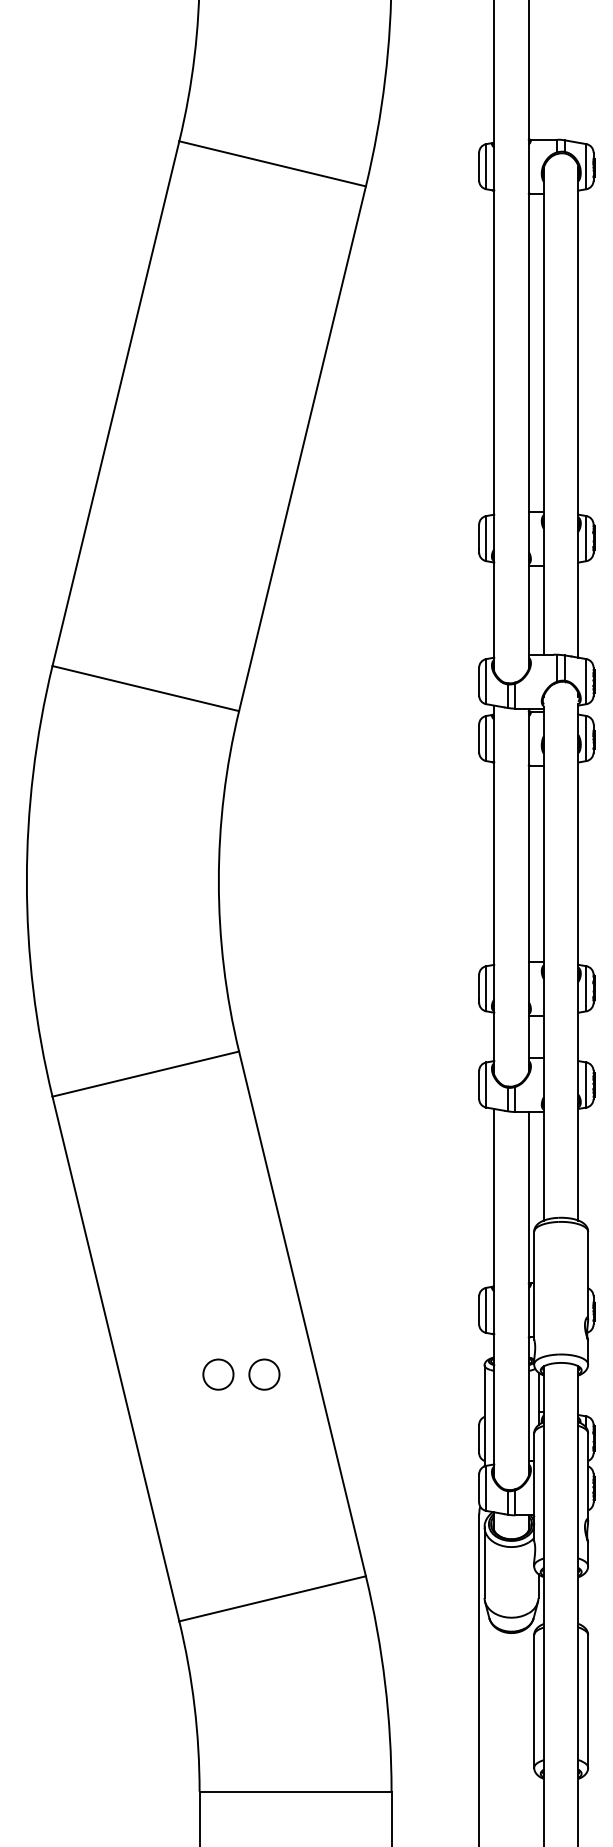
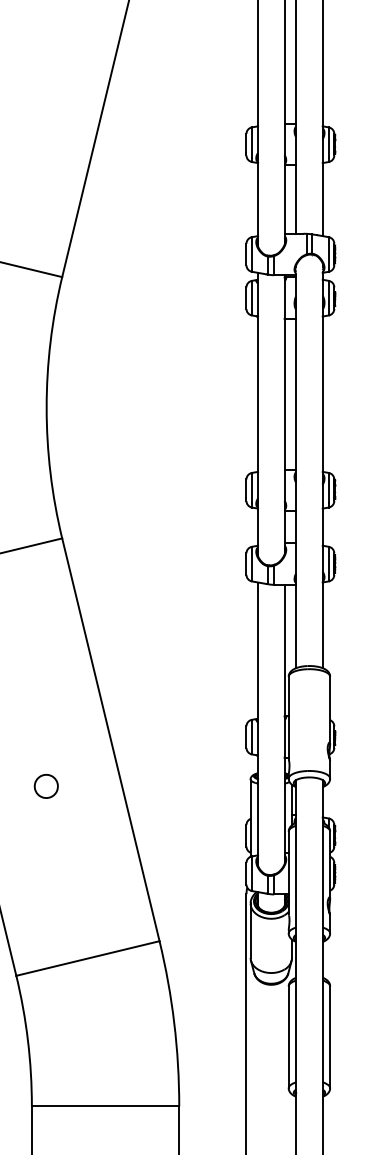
part: (264, 1374) -> (81, 786), removed

